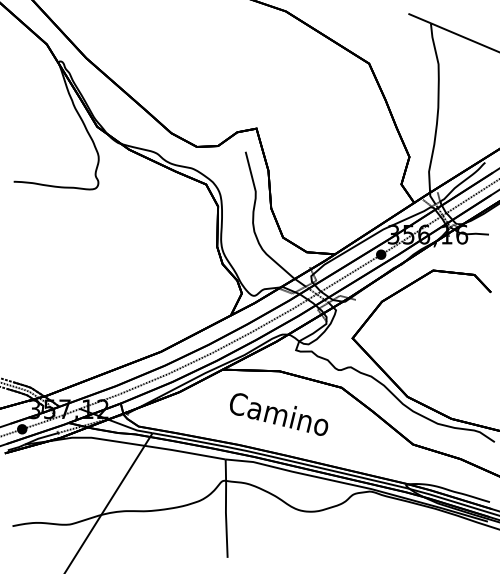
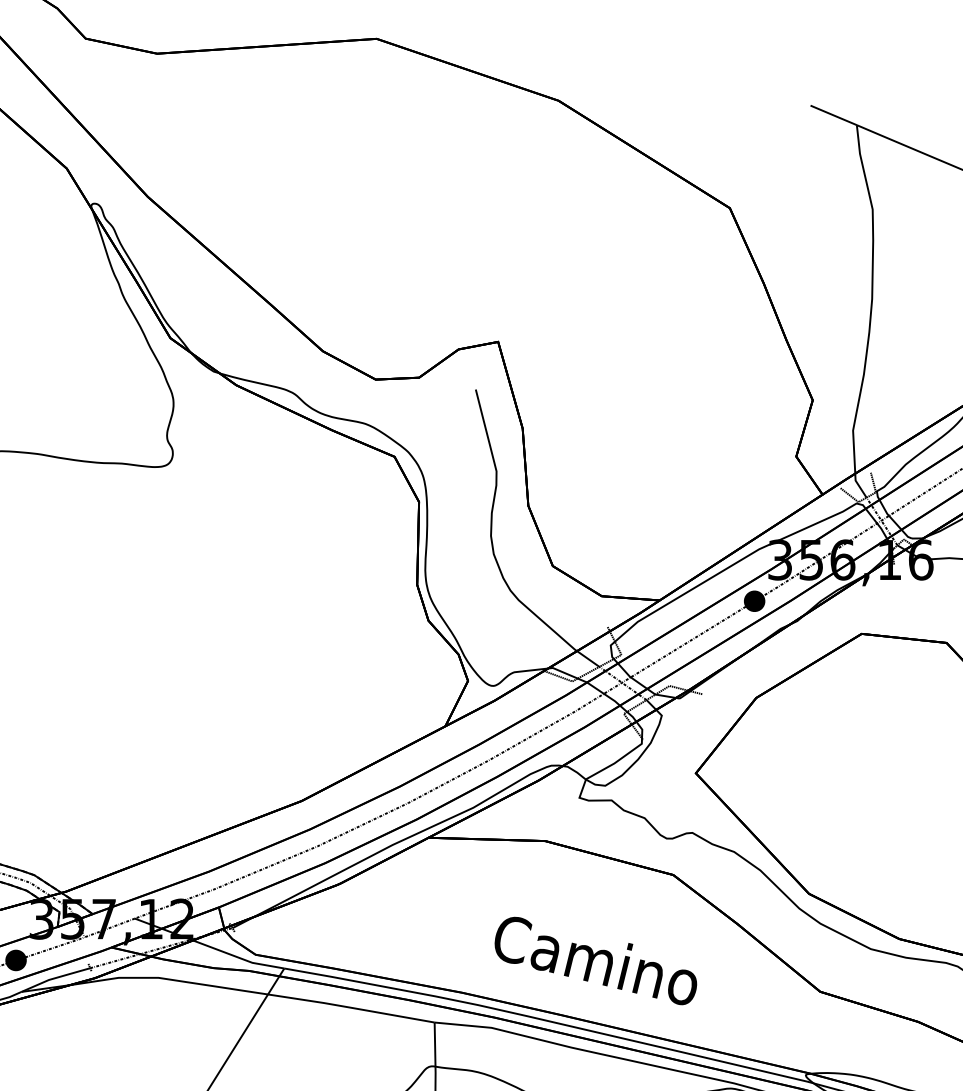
text: (279, 414) -> (596, 960), moved

